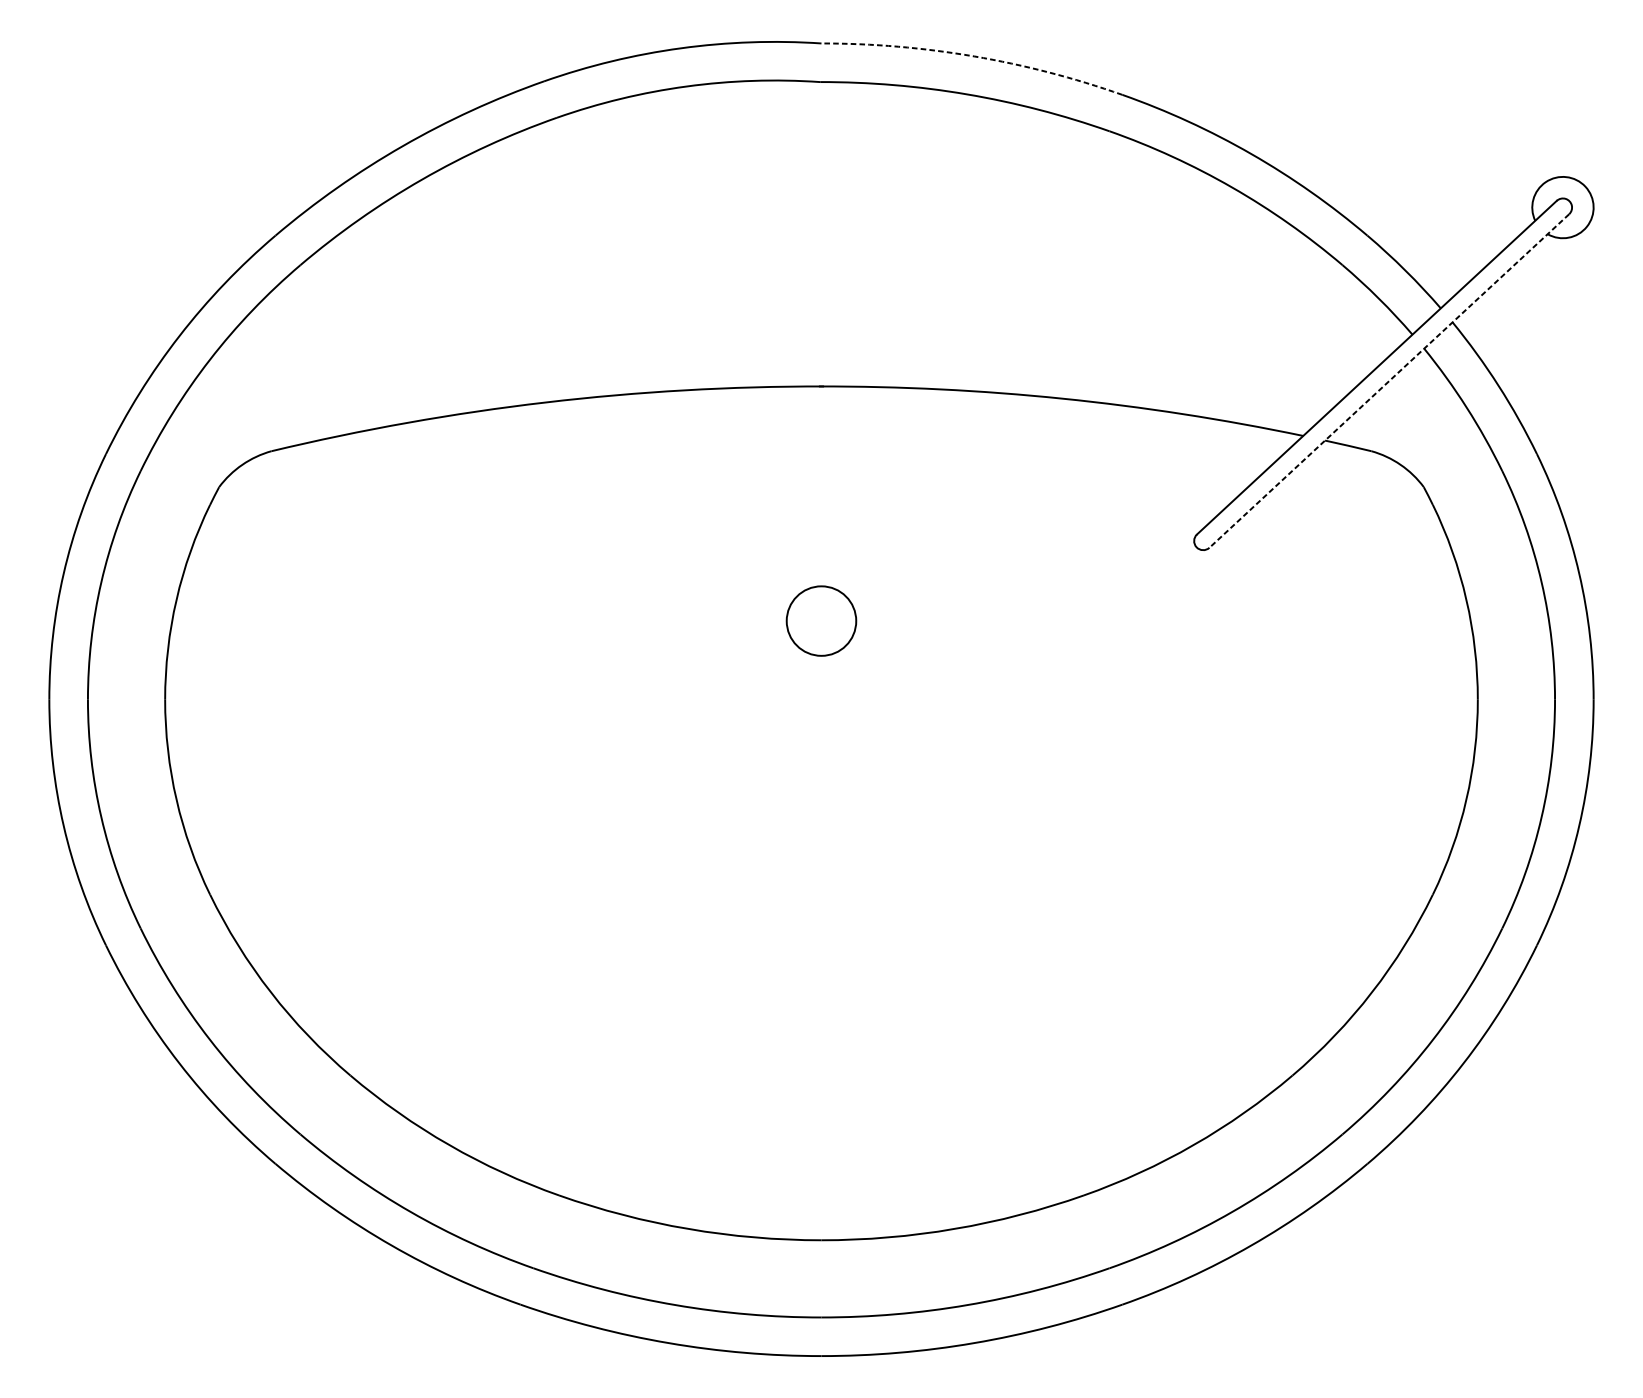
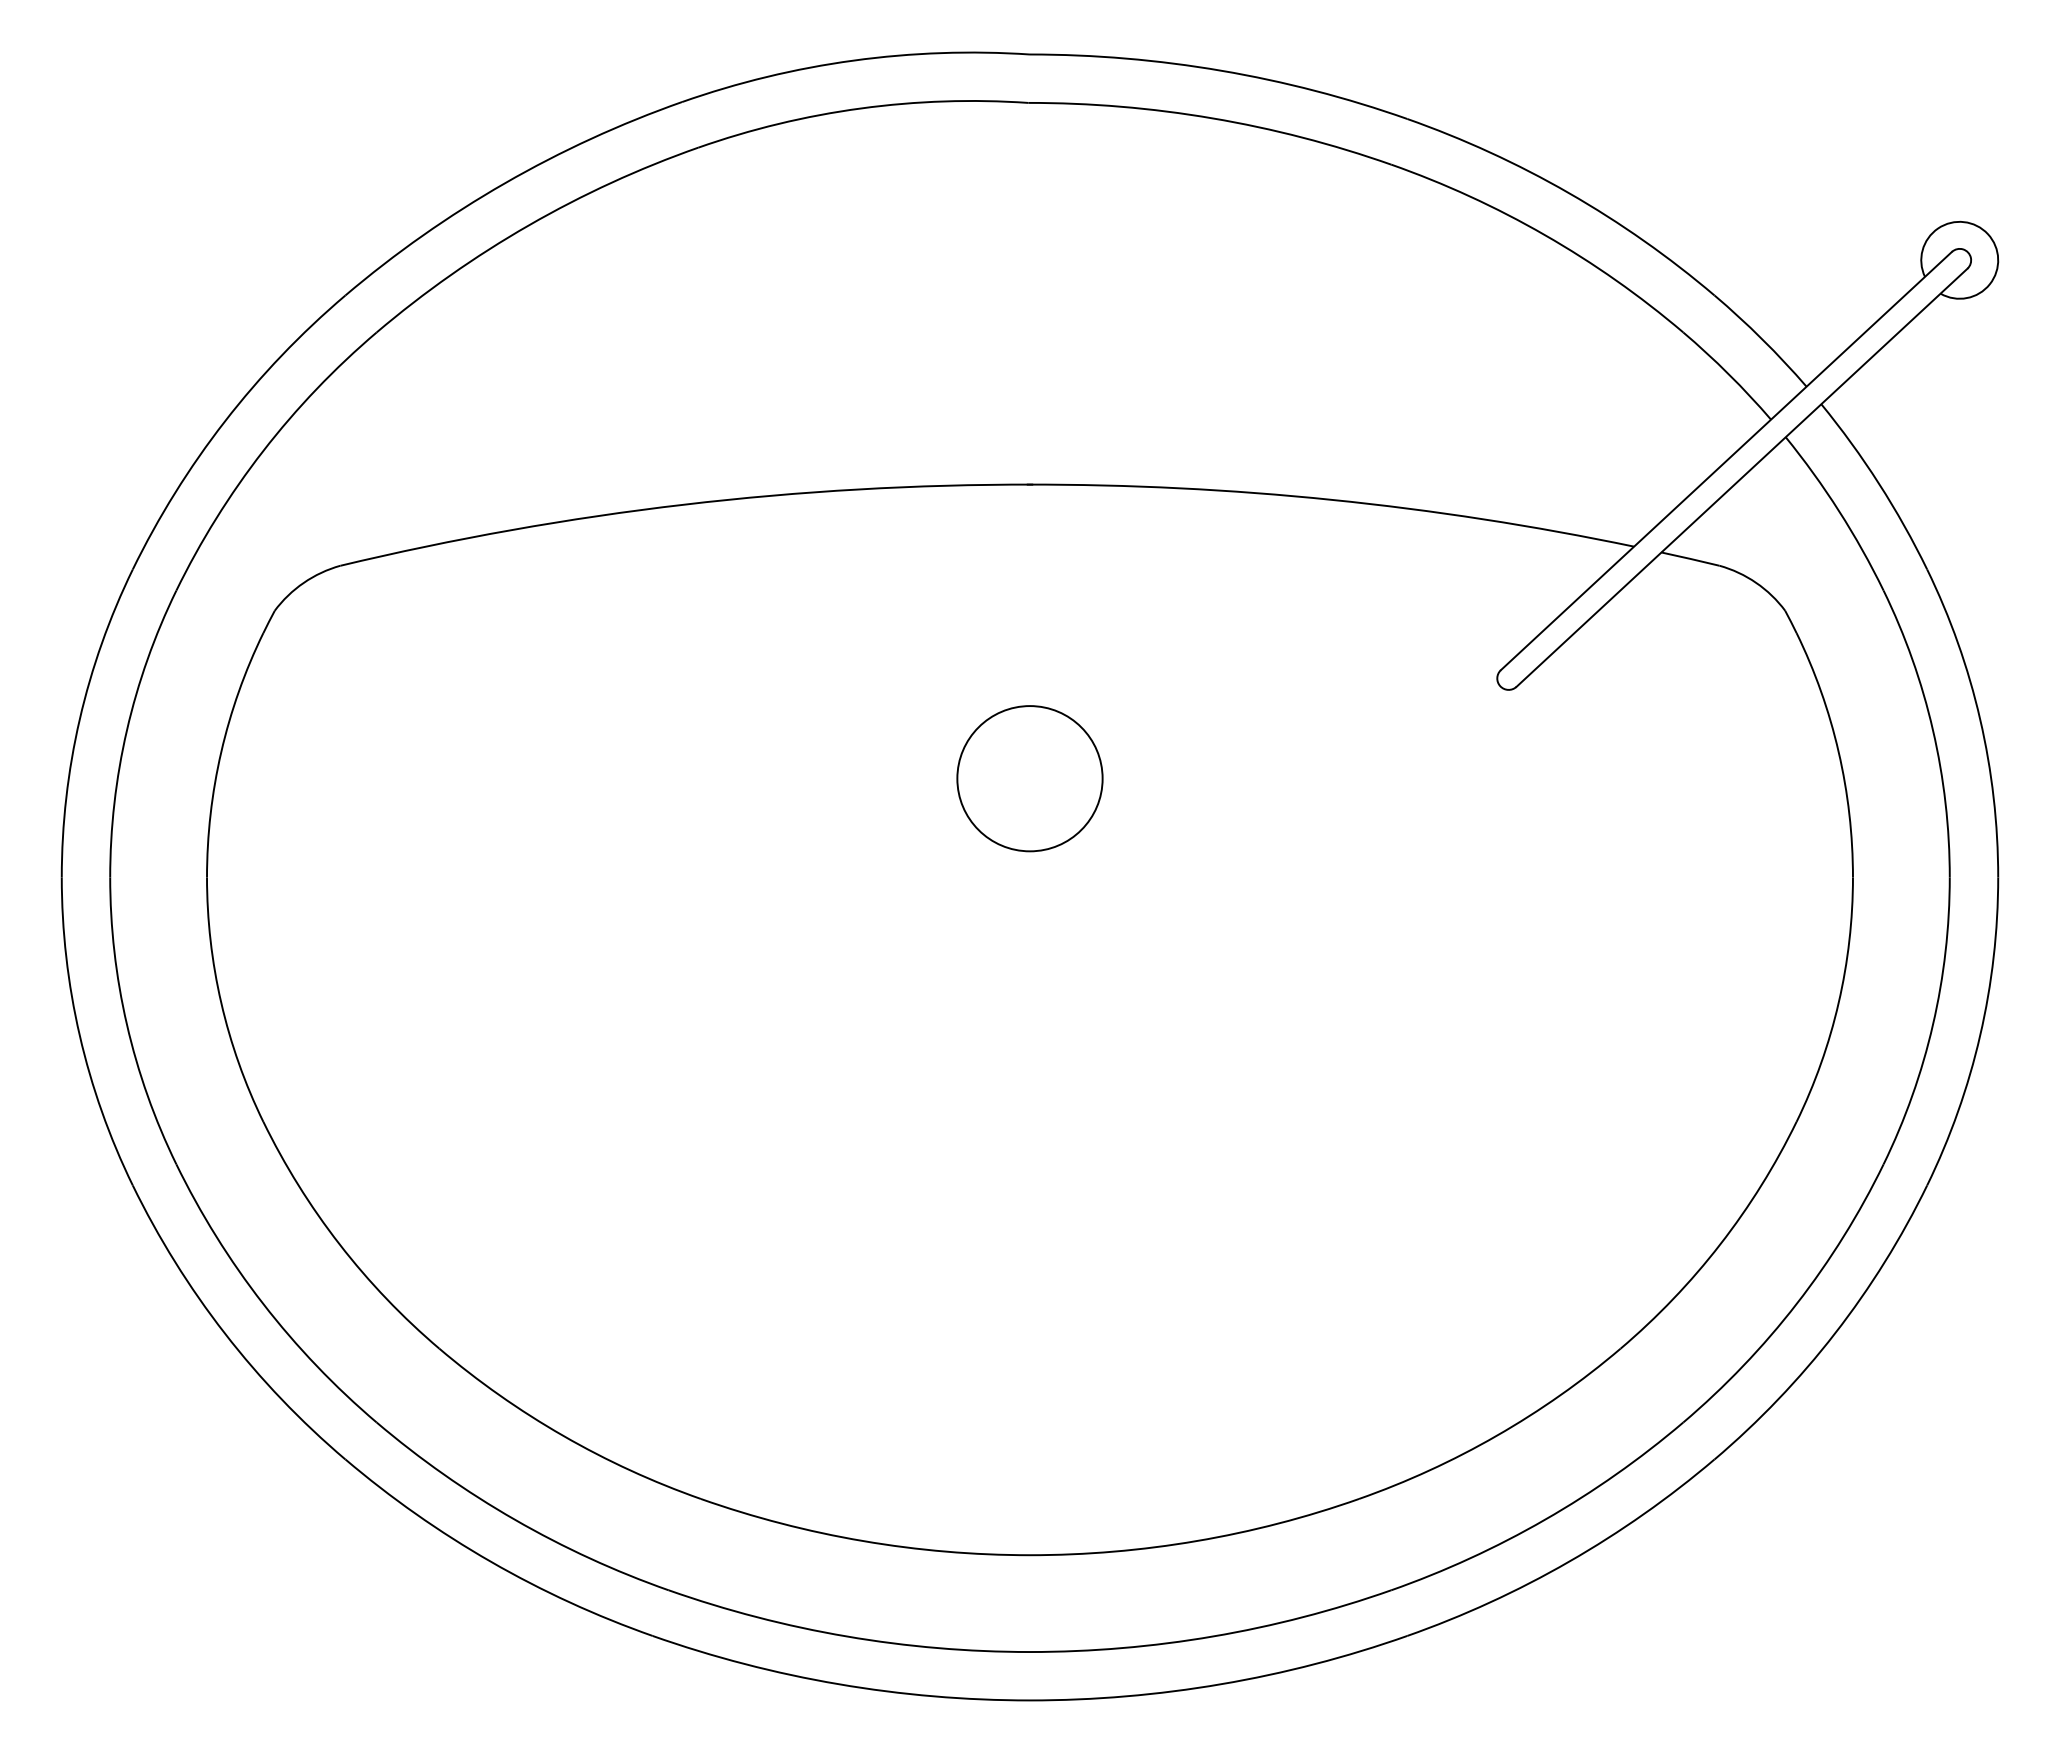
arc: (974, 56) -> (1221, 70), dashed -> solid
line: (1389, 380) -> (1742, 477), dashed -> solid
circle: (821, 620) -> (1029, 778), size x1.67

